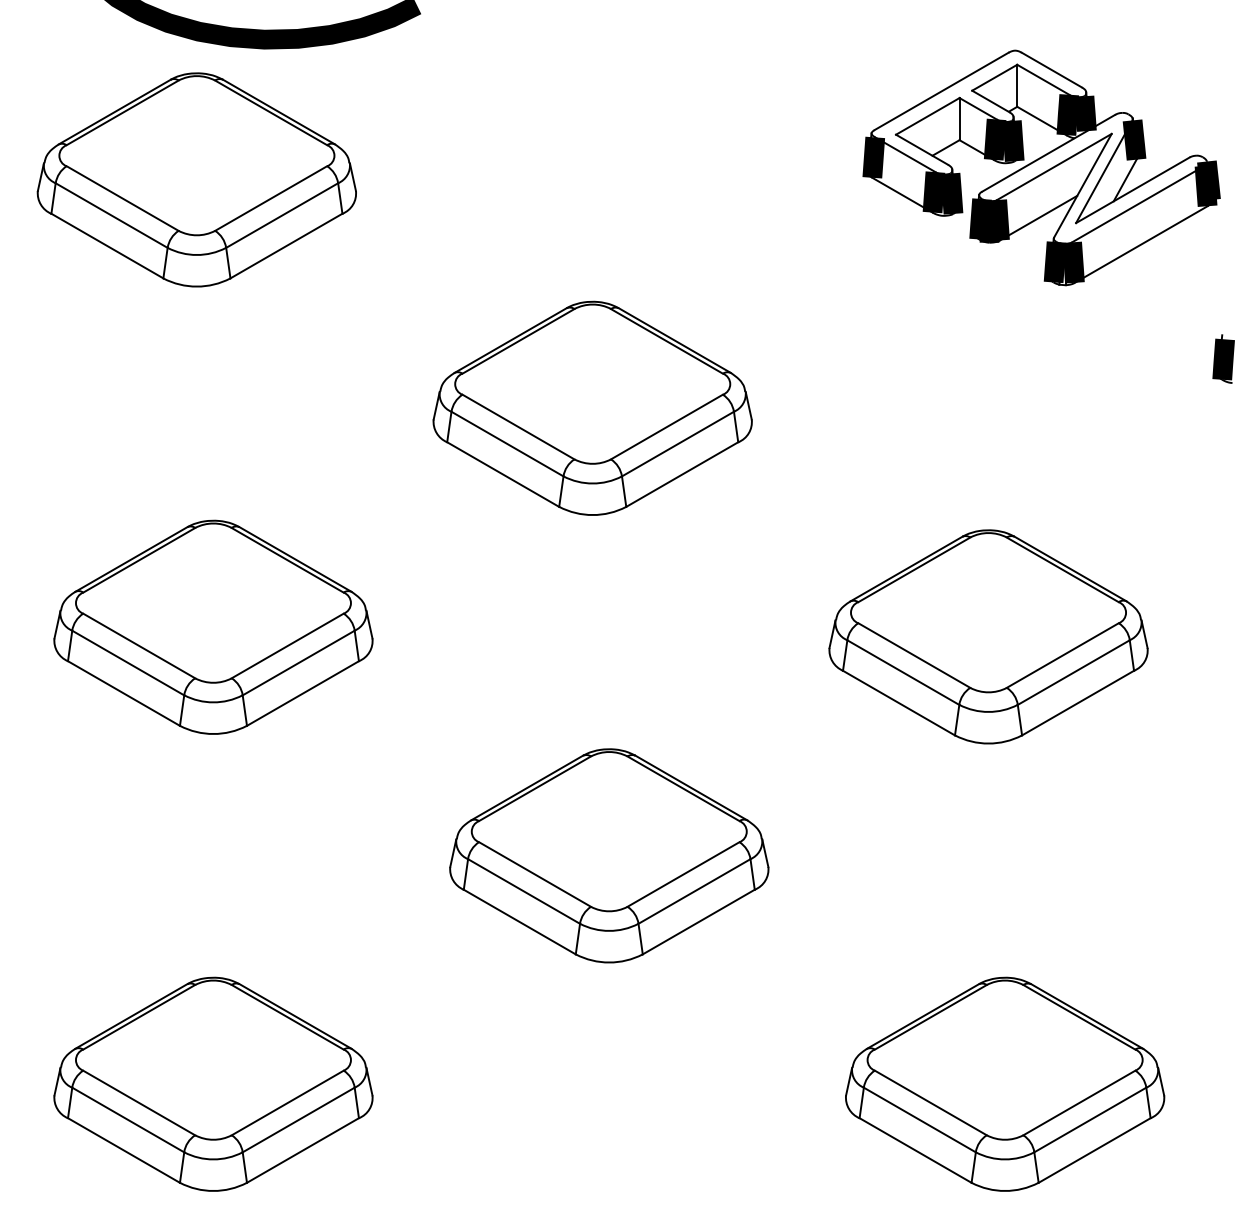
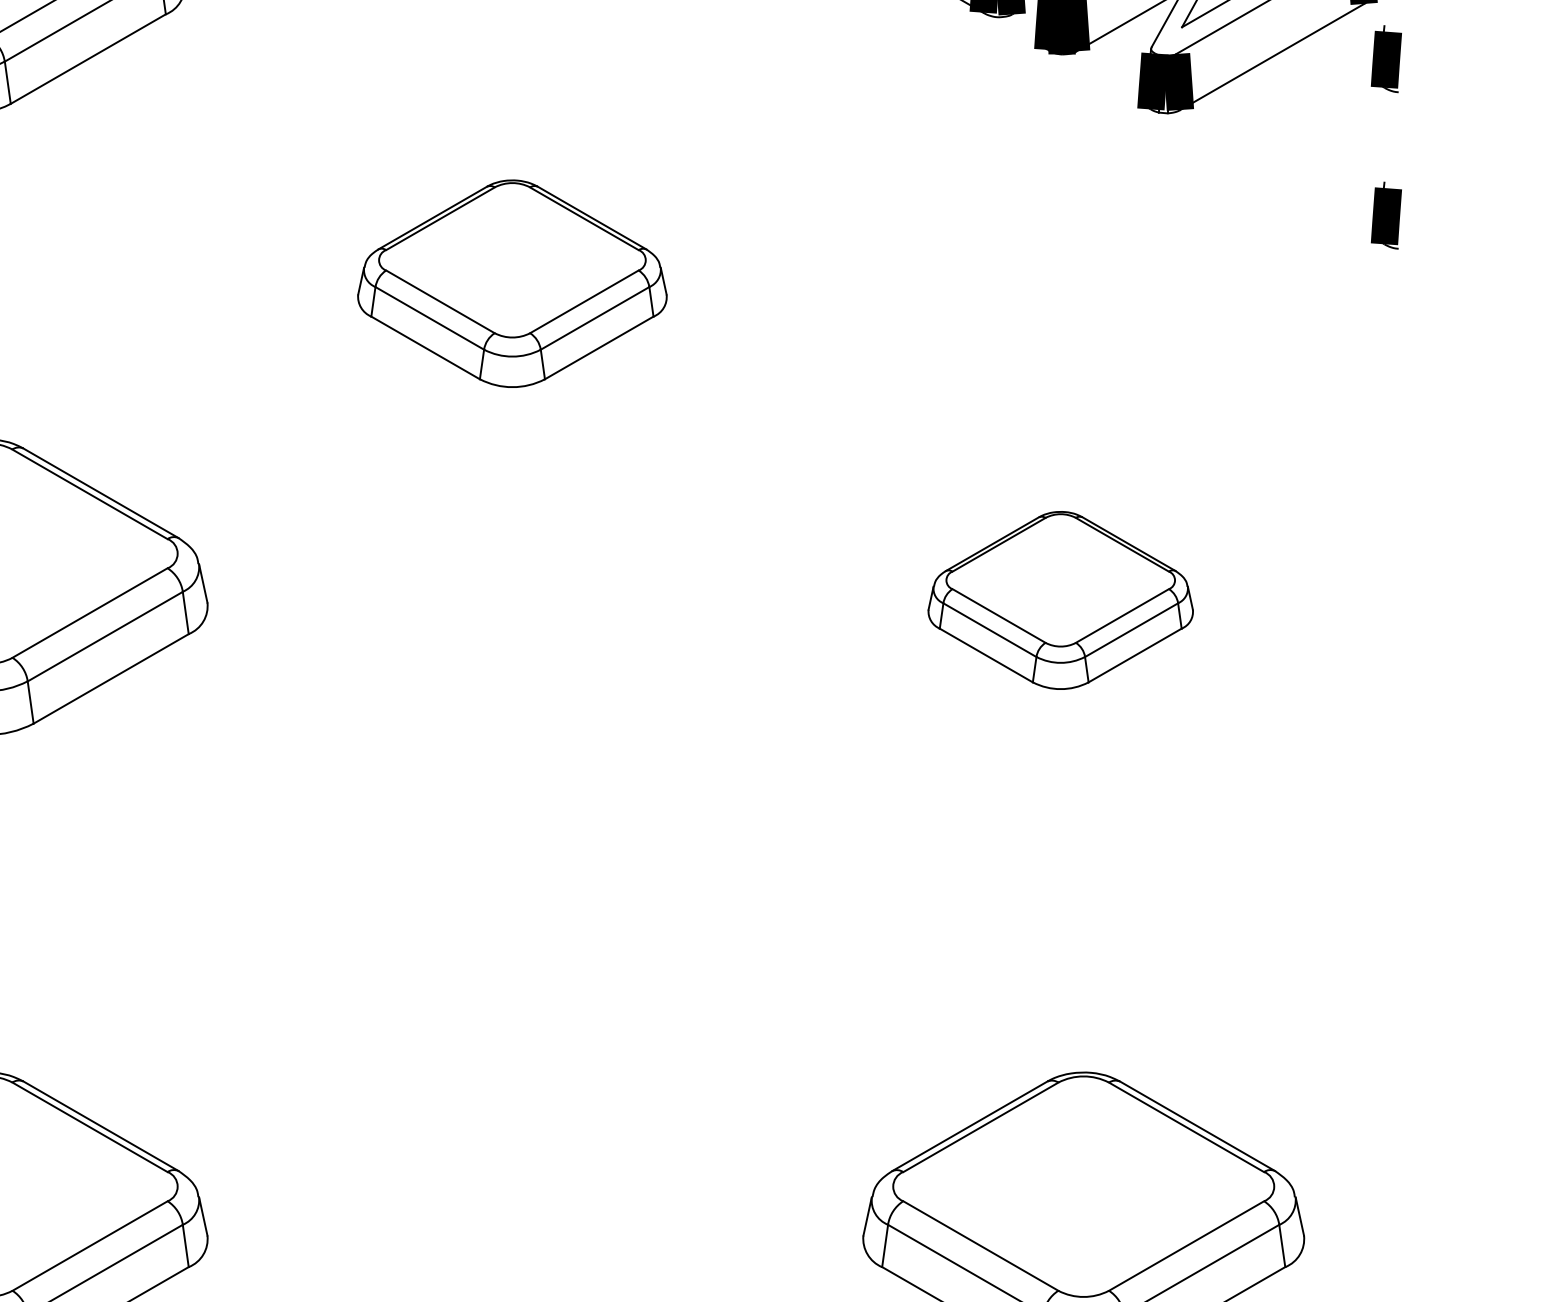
part: (1223, 245) -> (1386, 58), added
part: (592, 407) -> (512, 282), size x0.7
part: (988, 636) -> (1060, 599), size x0.6
part: (609, 855) -> (535, 903), removed

